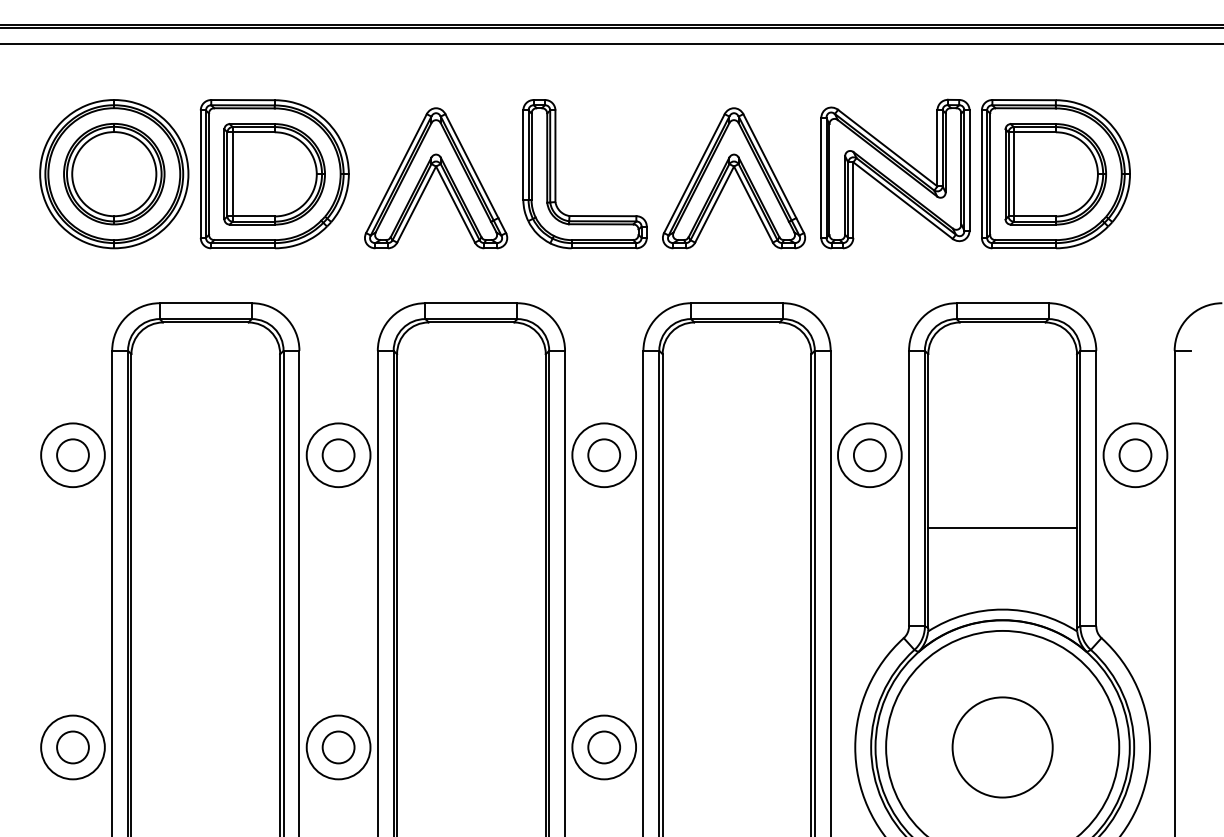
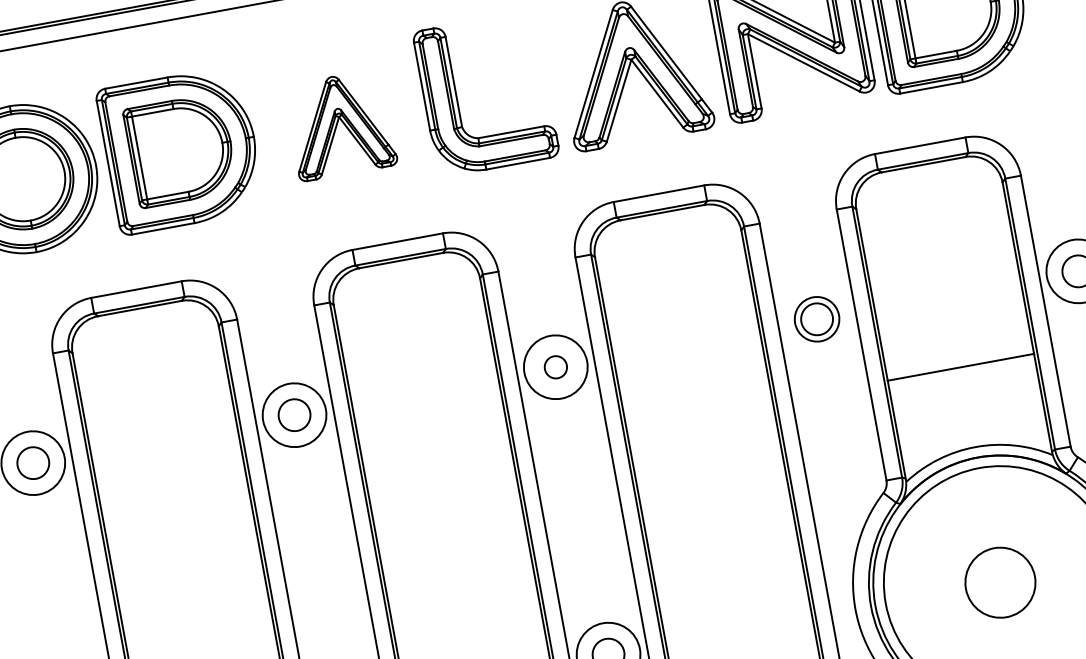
part: (436, 178) -> (340, 125), size x0.7
circle: (604, 455) -> (556, 367), size x0.7
circle: (869, 455) -> (816, 319), size x0.7
circle: (1002, 747) -> (1000, 582), size x0.7

